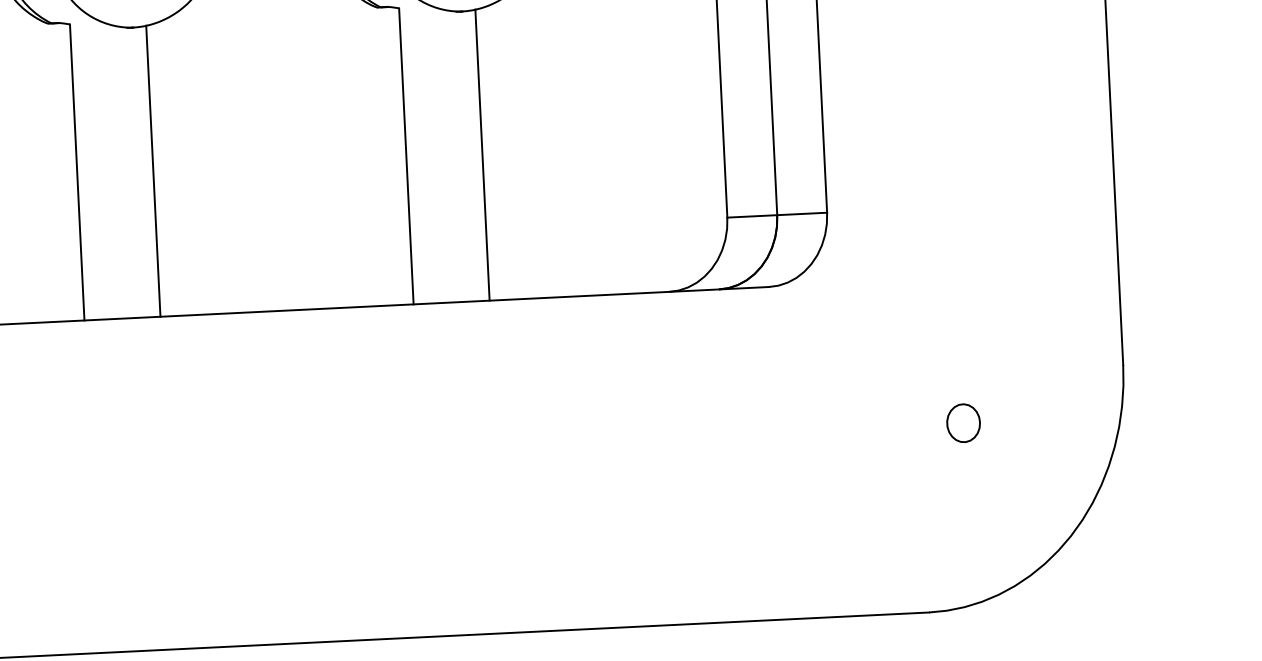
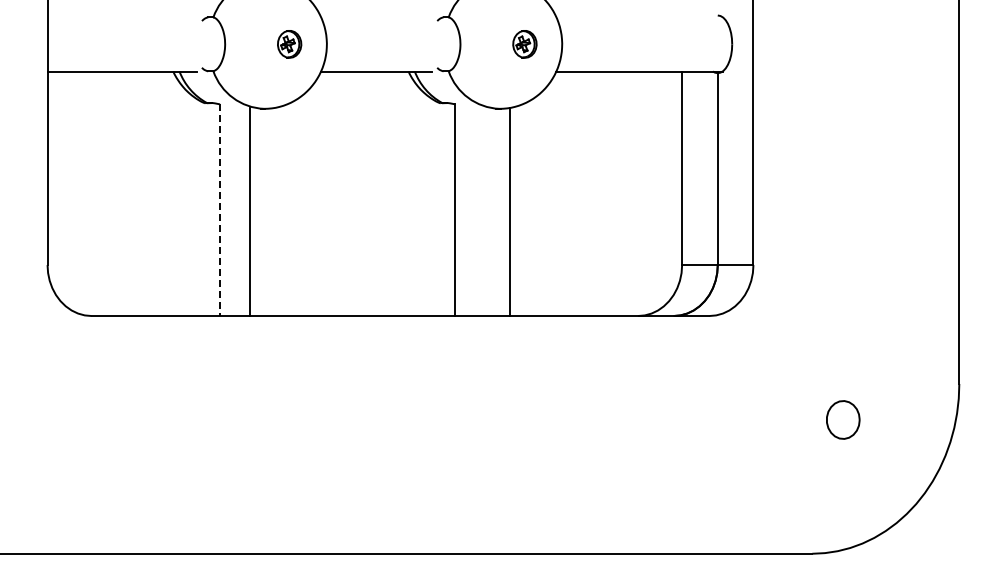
line: (153, 170) -> (250, 211), moved
line: (77, 172) -> (220, 210), solid -> dashed
part: (963, 422) -> (843, 419), size x1.4

